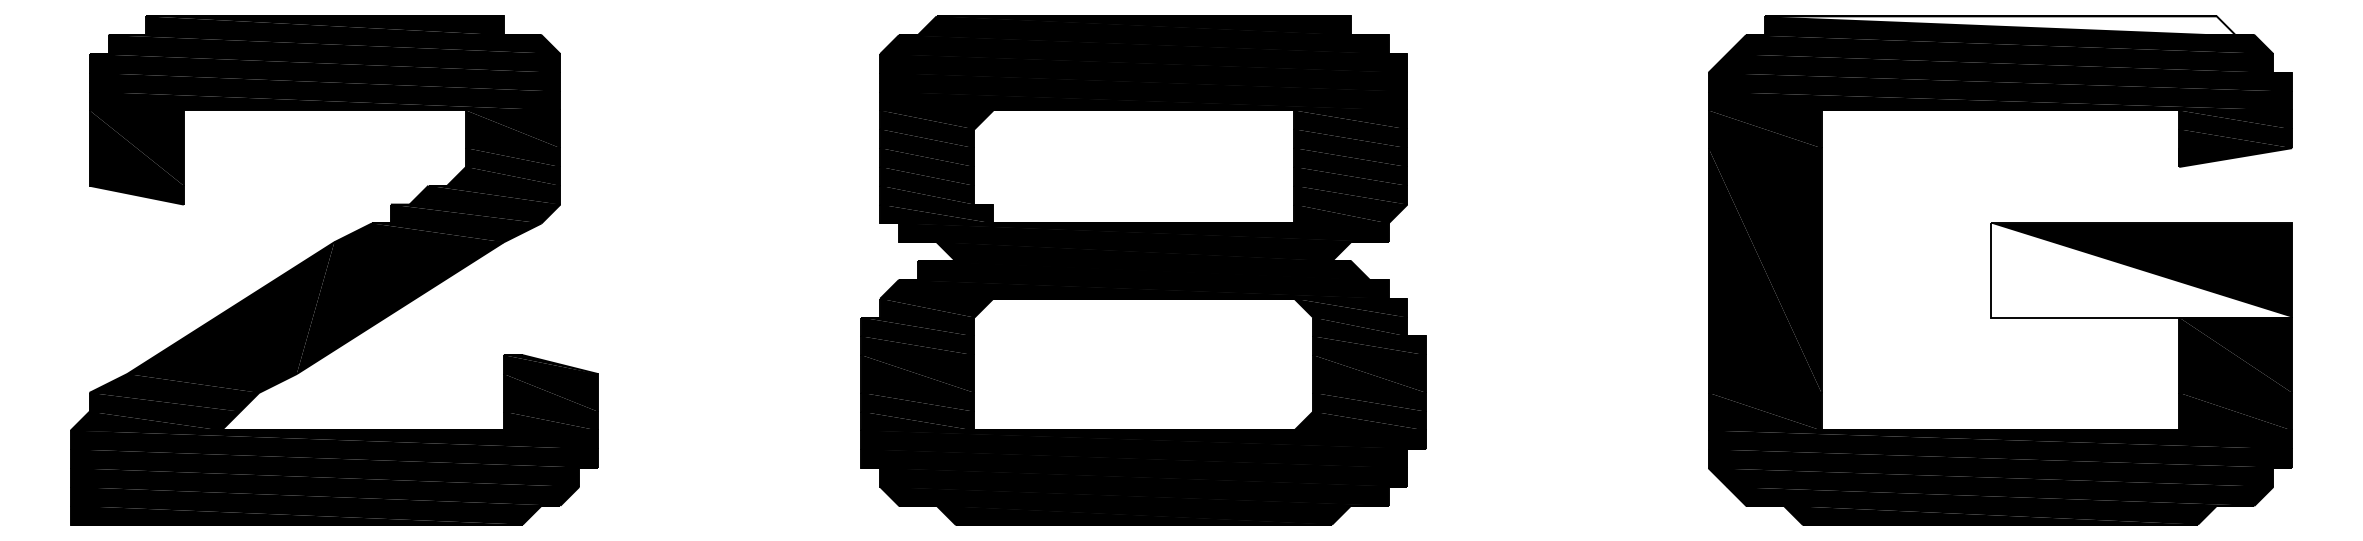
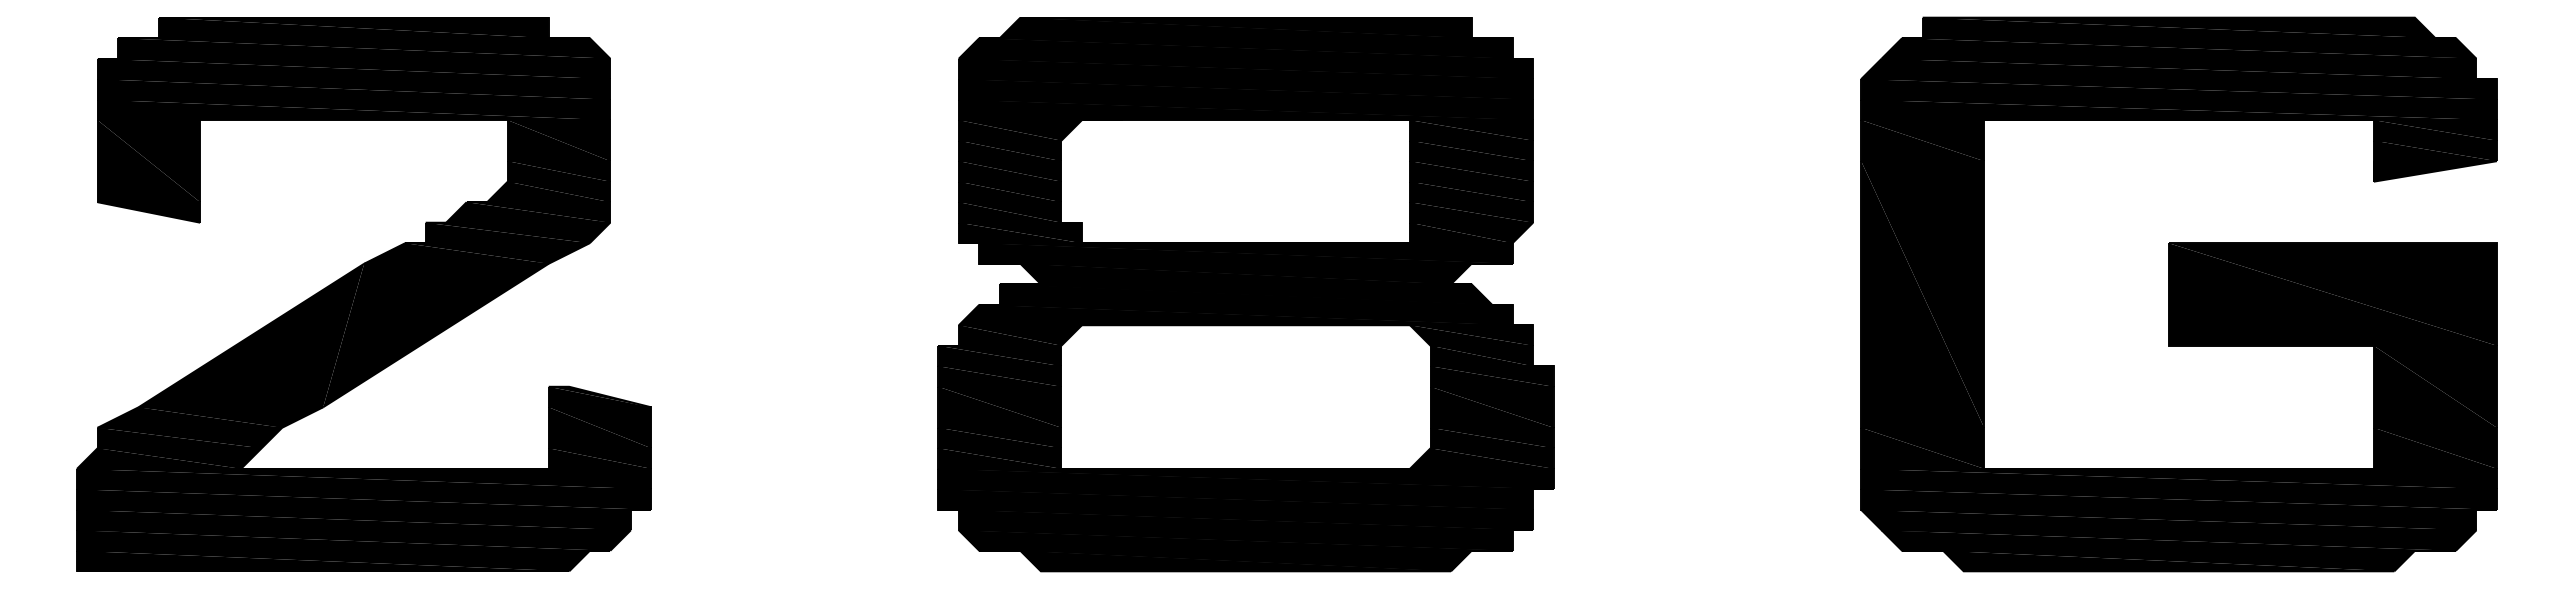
fill: (2000, 25) -> (2179, 27), added
fill: (2141, 270) -> (2332, 294), added

